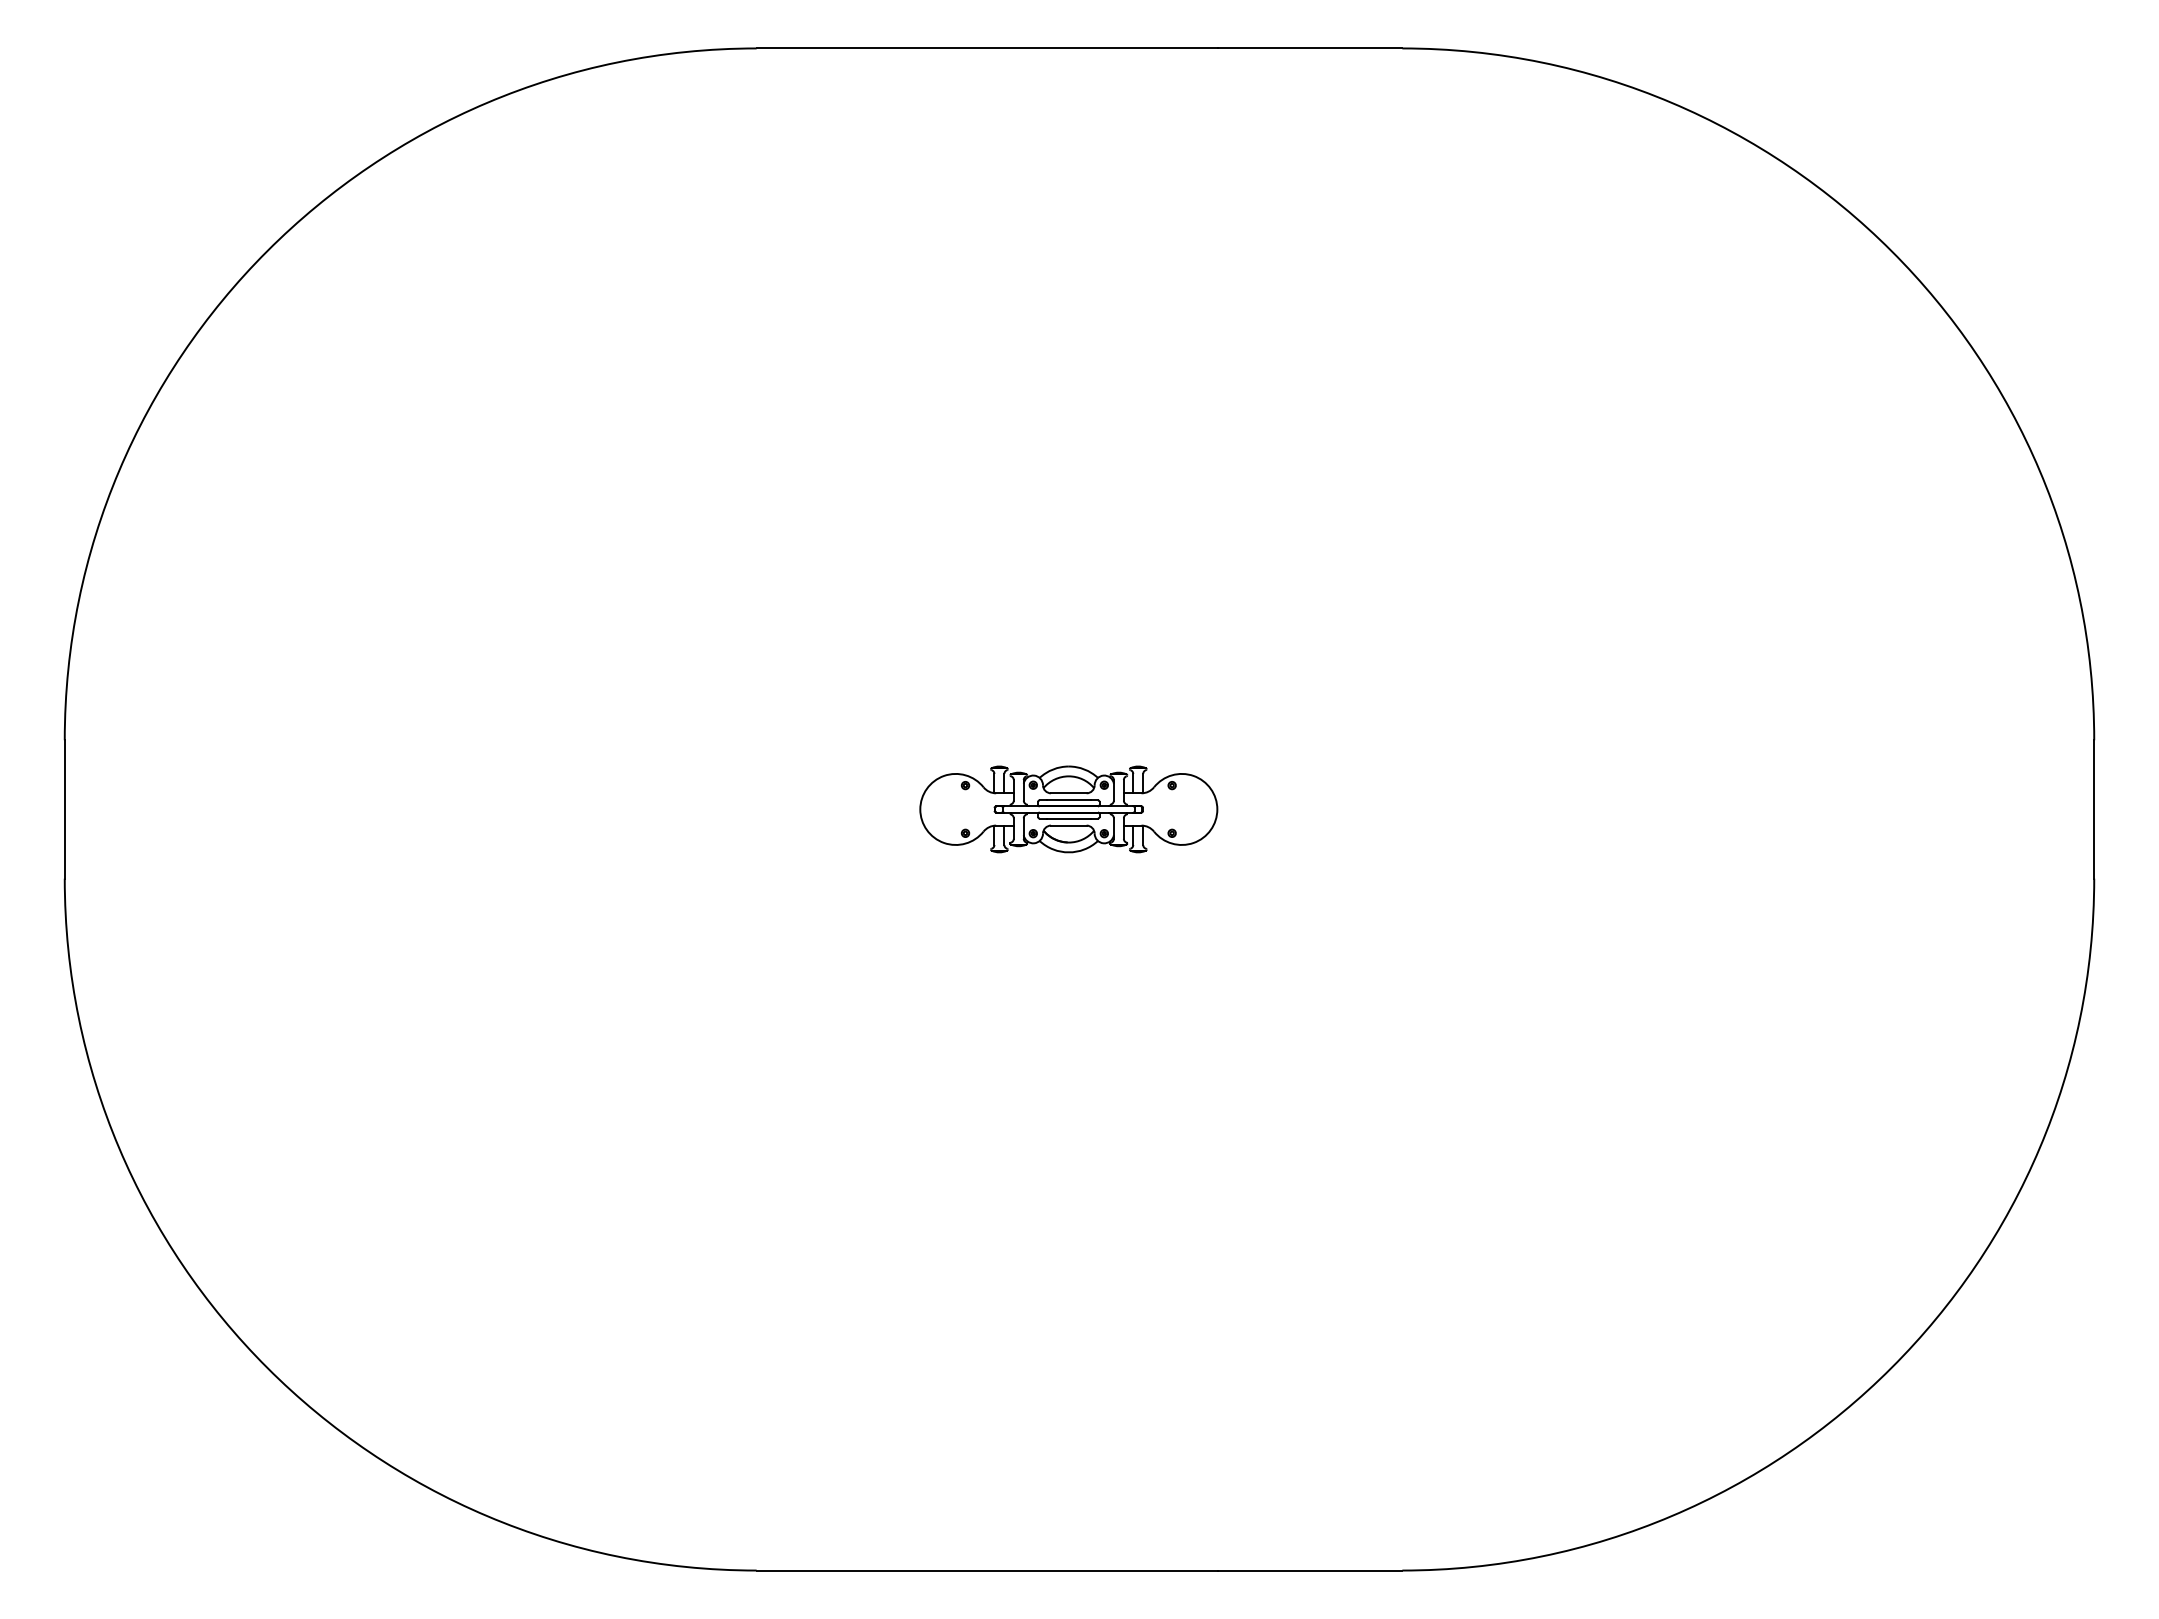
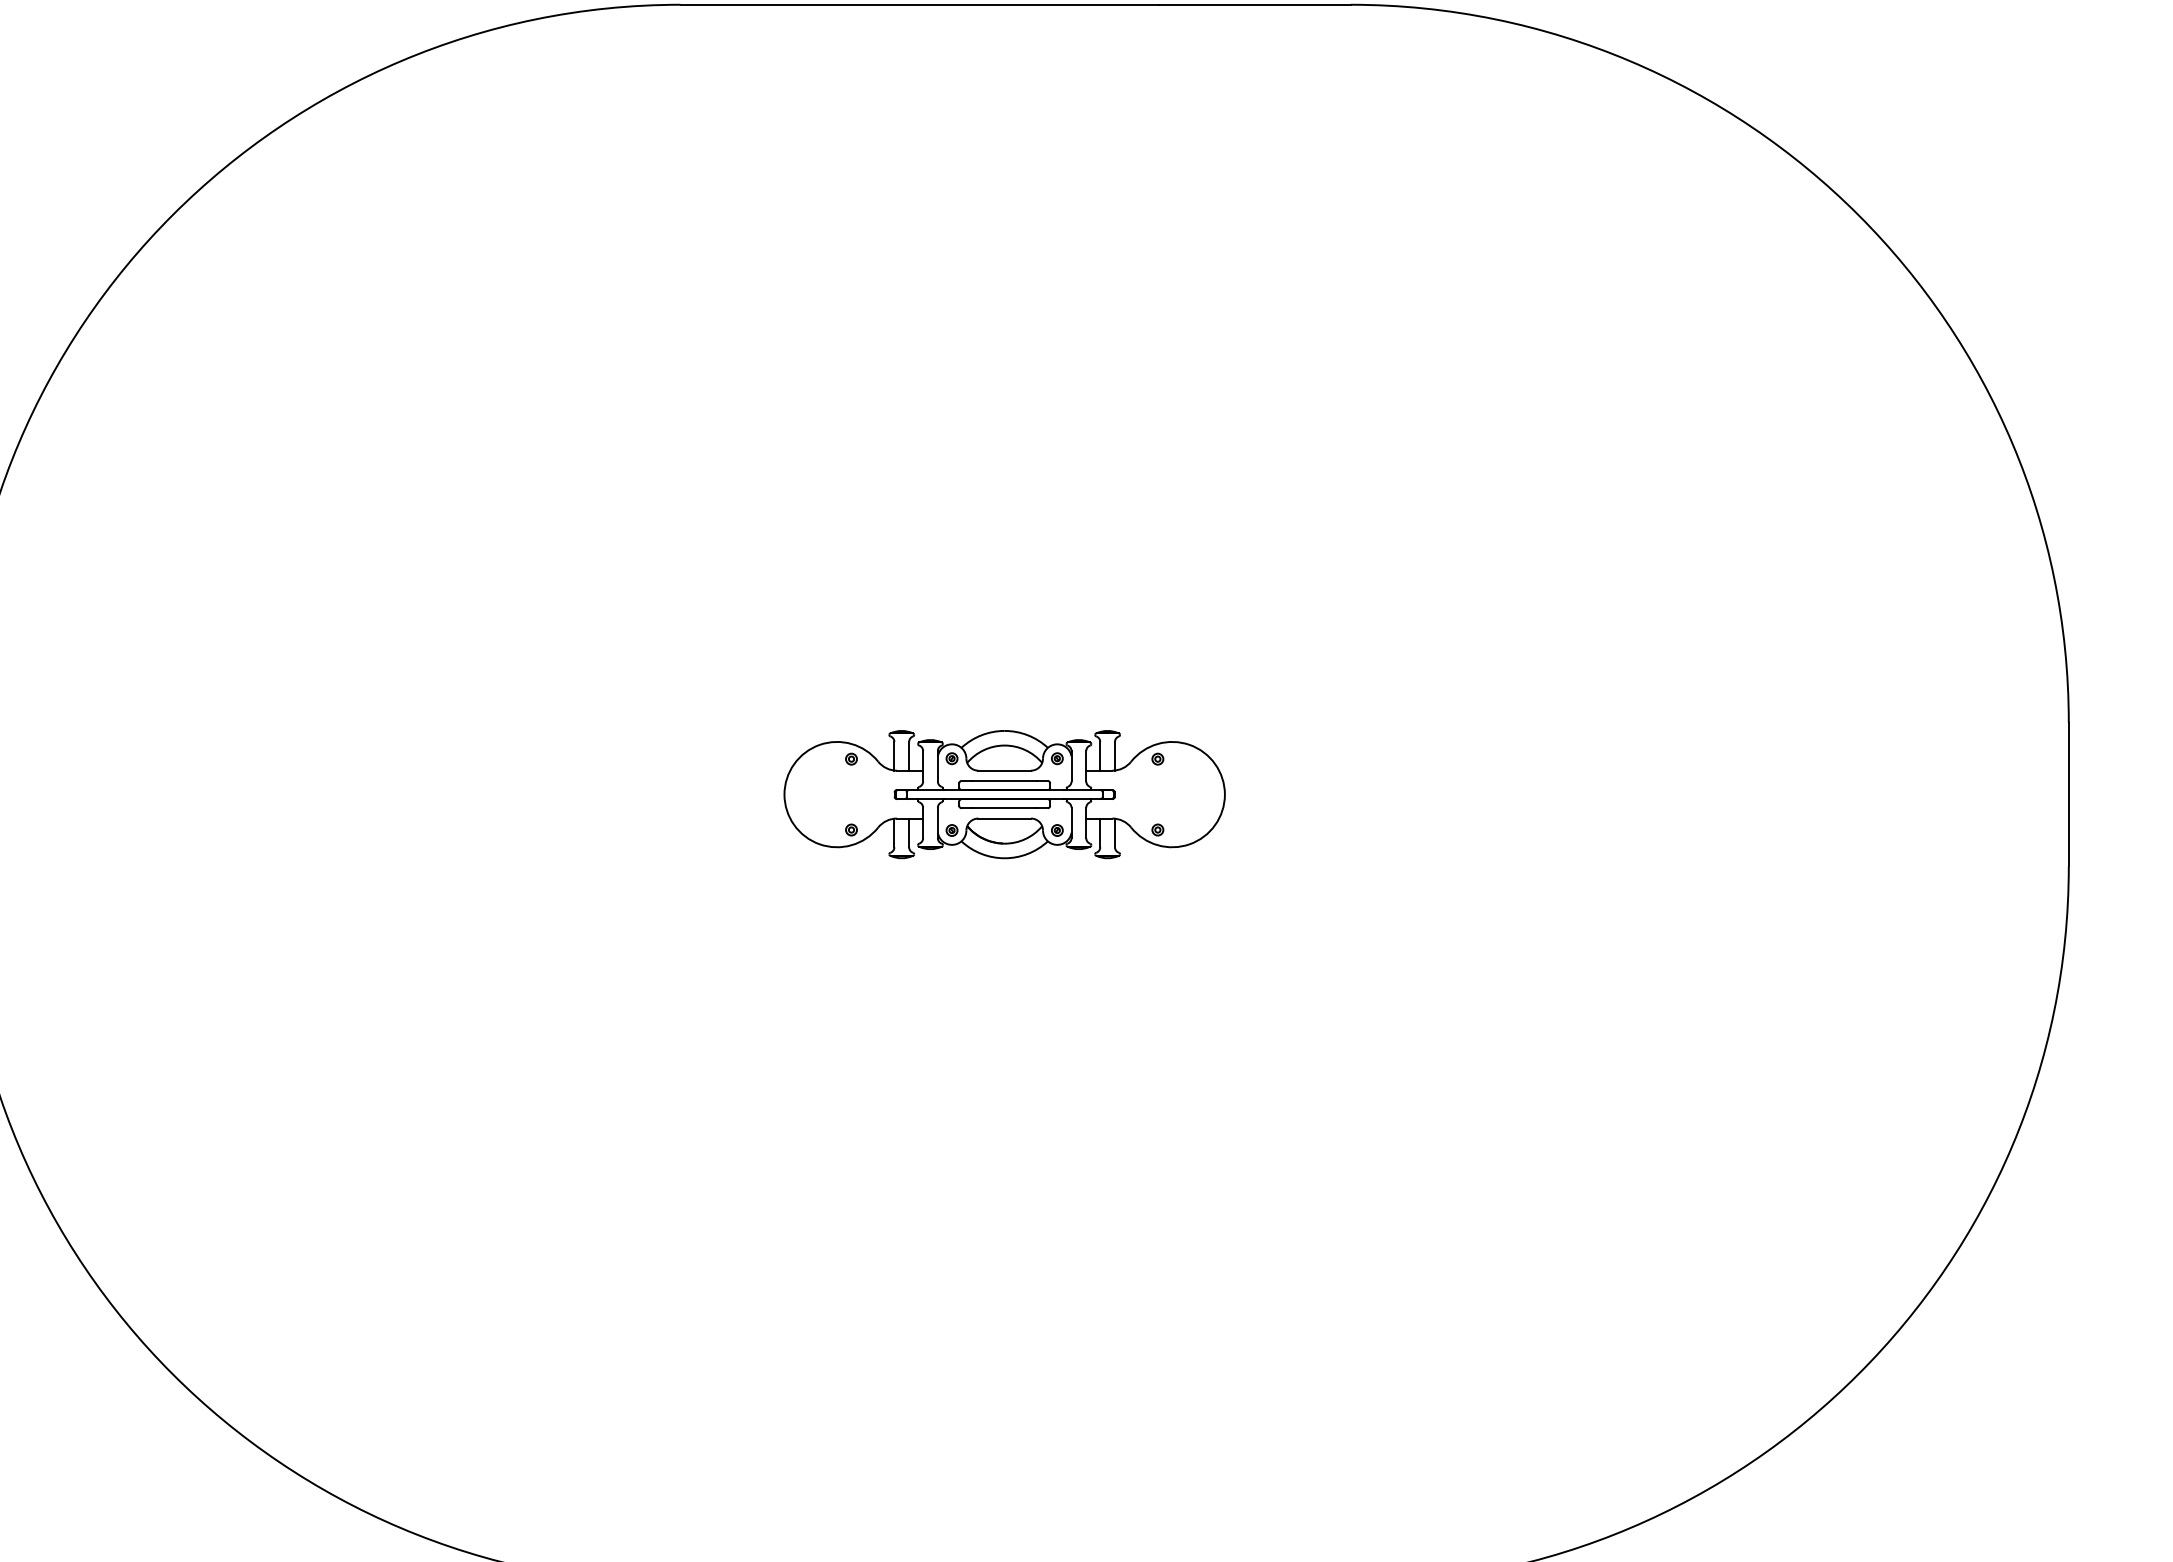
part: (1068, 809) -> (1004, 794), size x1.43

